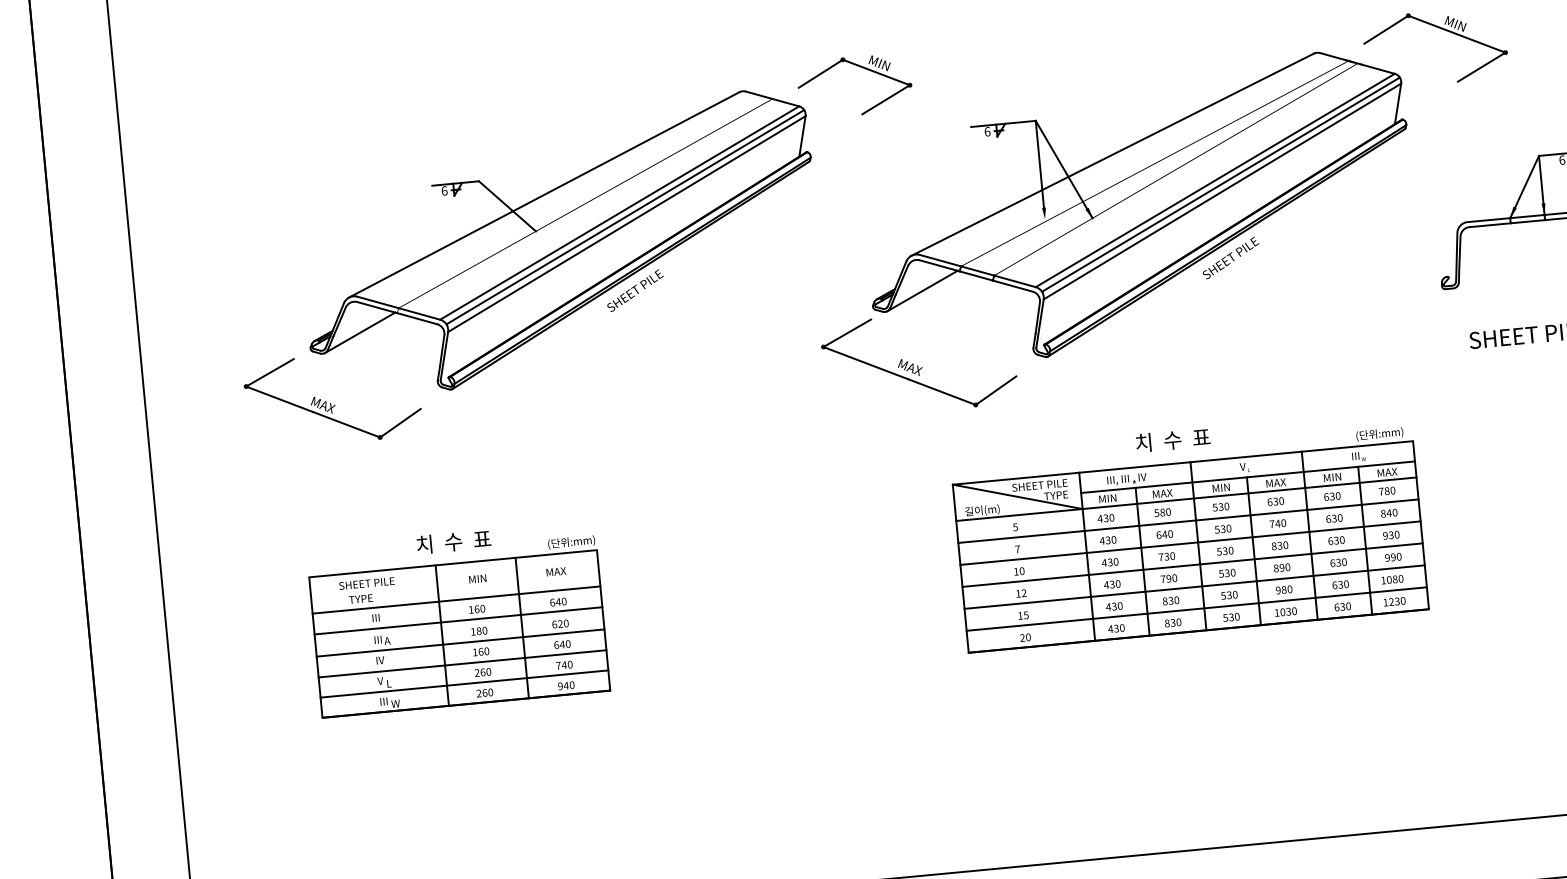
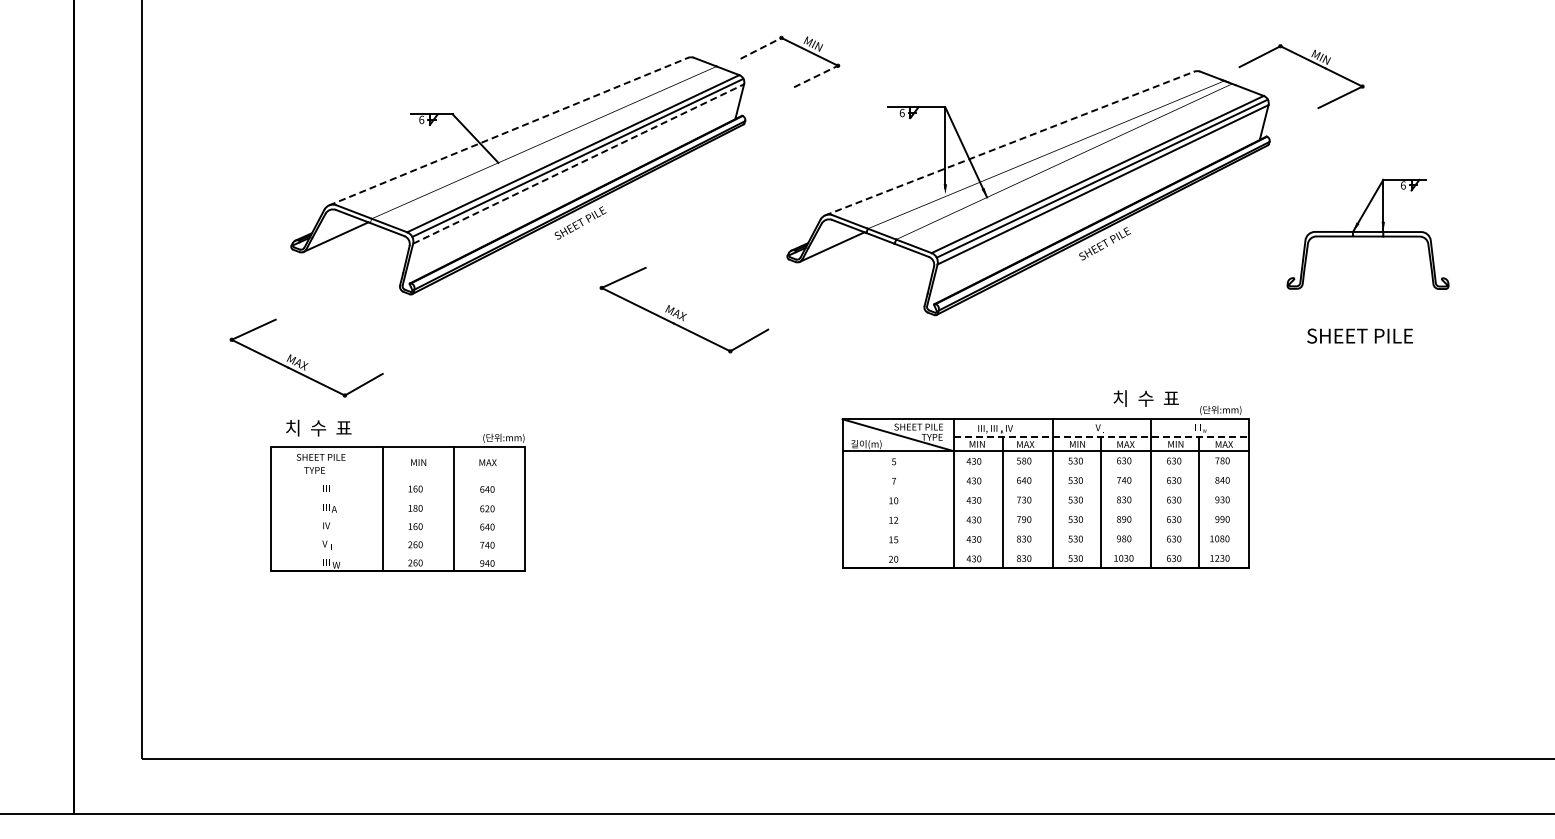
line: (821, 73) -> (761, 48), solid -> dashed
line: (886, 99) -> (816, 76), solid -> dashed
line: (1113, 154) -> (1010, 143), solid -> dashed
line: (545, 194) -> (509, 131), solid -> dashed
line: (626, 224) -> (578, 164), solid -> dashed
part: (919, 362) -> (684, 309), moved
part: (332, 398) -> (306, 357), moved
text: (1172, 440) -> (1145, 398), moved
line: (1247, 477) -> (1101, 437), solid -> dashed
line: (1187, 520) -> (1045, 470), removed
text: (453, 541) -> (318, 427), moved
line: (1189, 543) -> (1045, 490), removed
line: (1192, 565) -> (1045, 509), removed
line: (1194, 587) -> (1045, 529), removed
line: (456, 600) -> (398, 479), removed
line: (1196, 609) -> (1045, 548), removed
line: (458, 620) -> (398, 497), removed
line: (460, 643) -> (398, 517), removed
line: (462, 663) -> (398, 535), removed
line: (464, 684) -> (398, 553), removed

